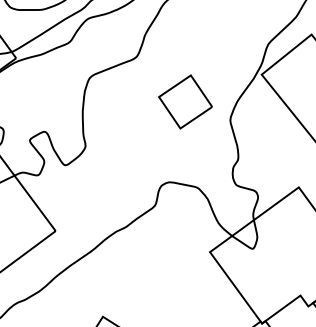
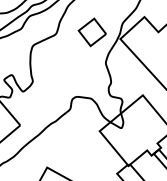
part: (183, 102) -> (91, 32), moved

